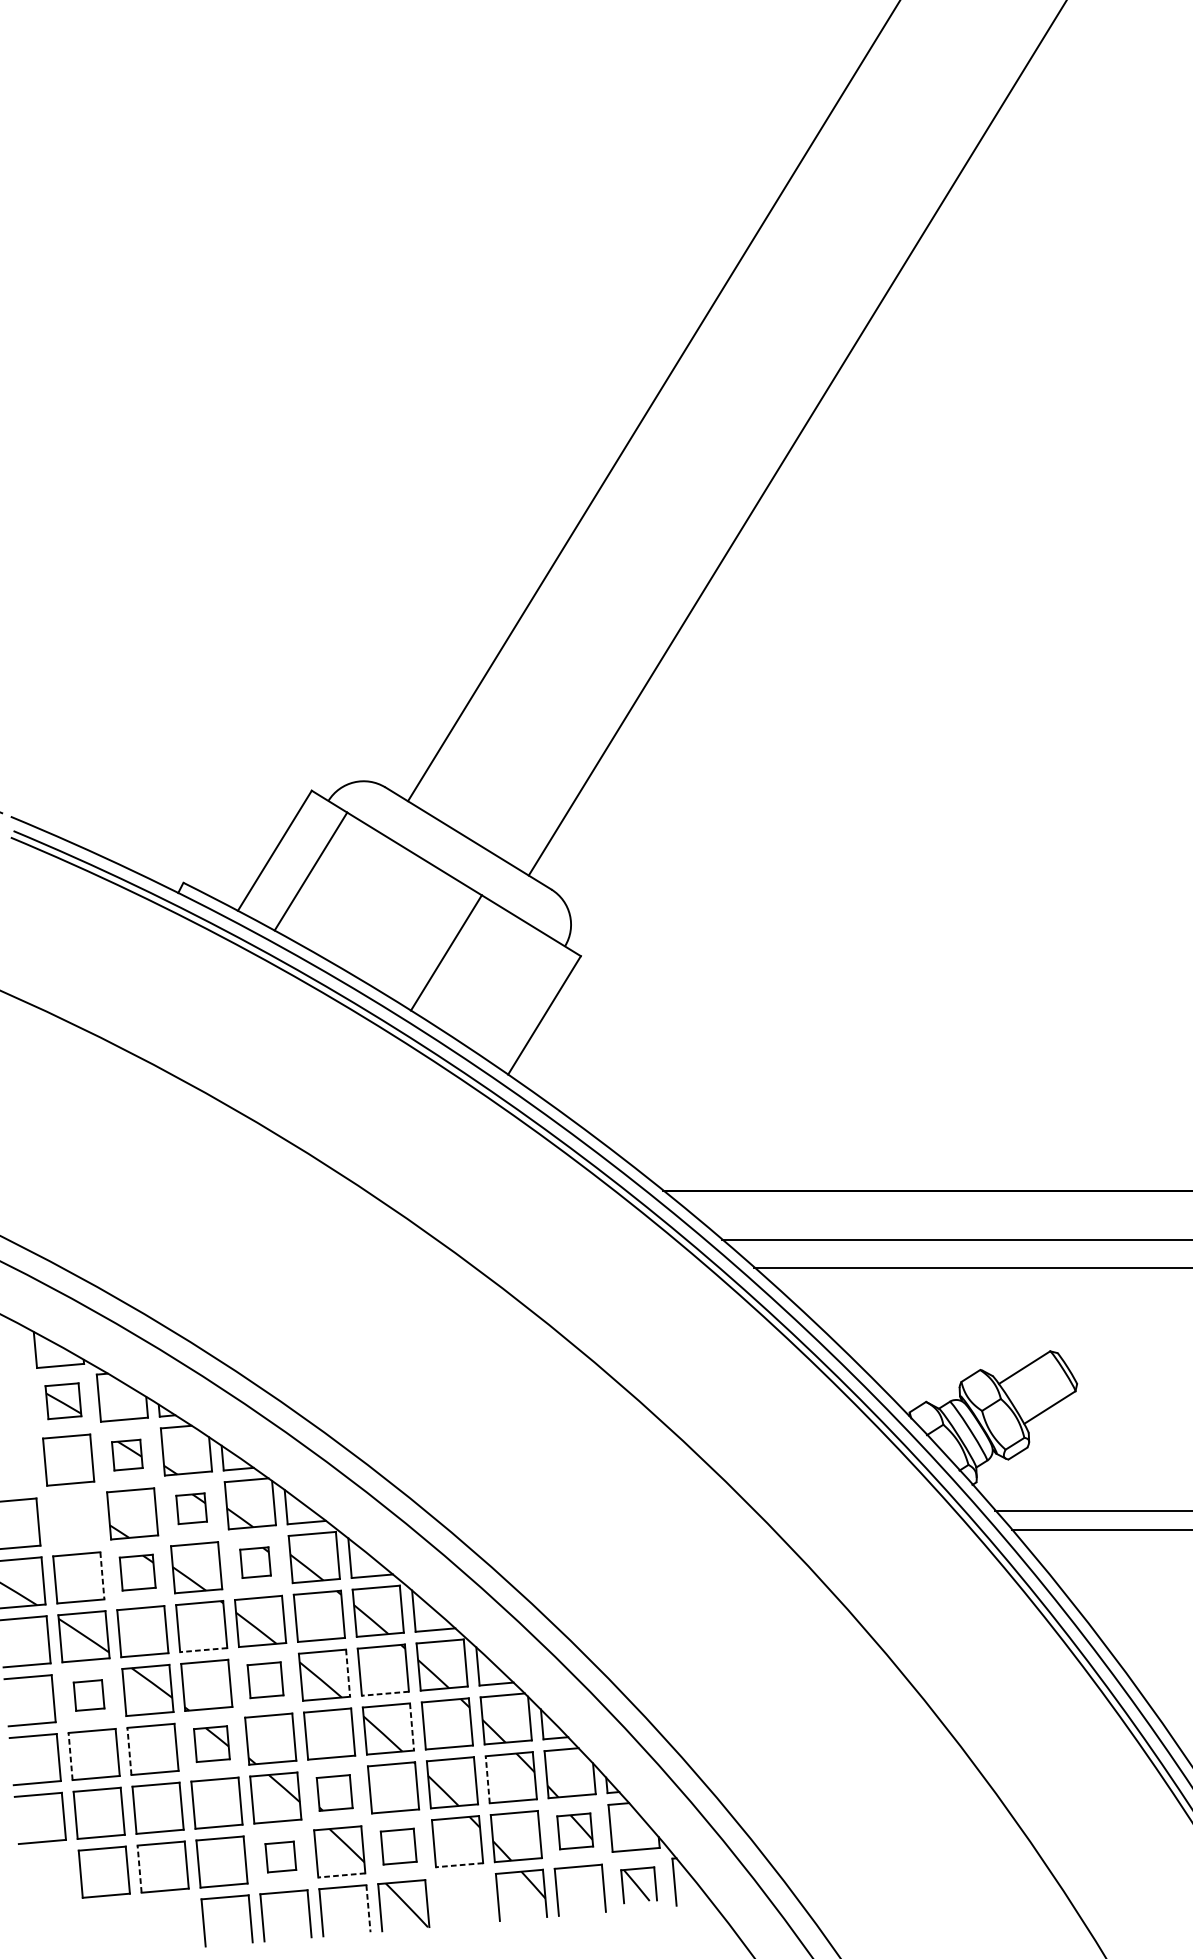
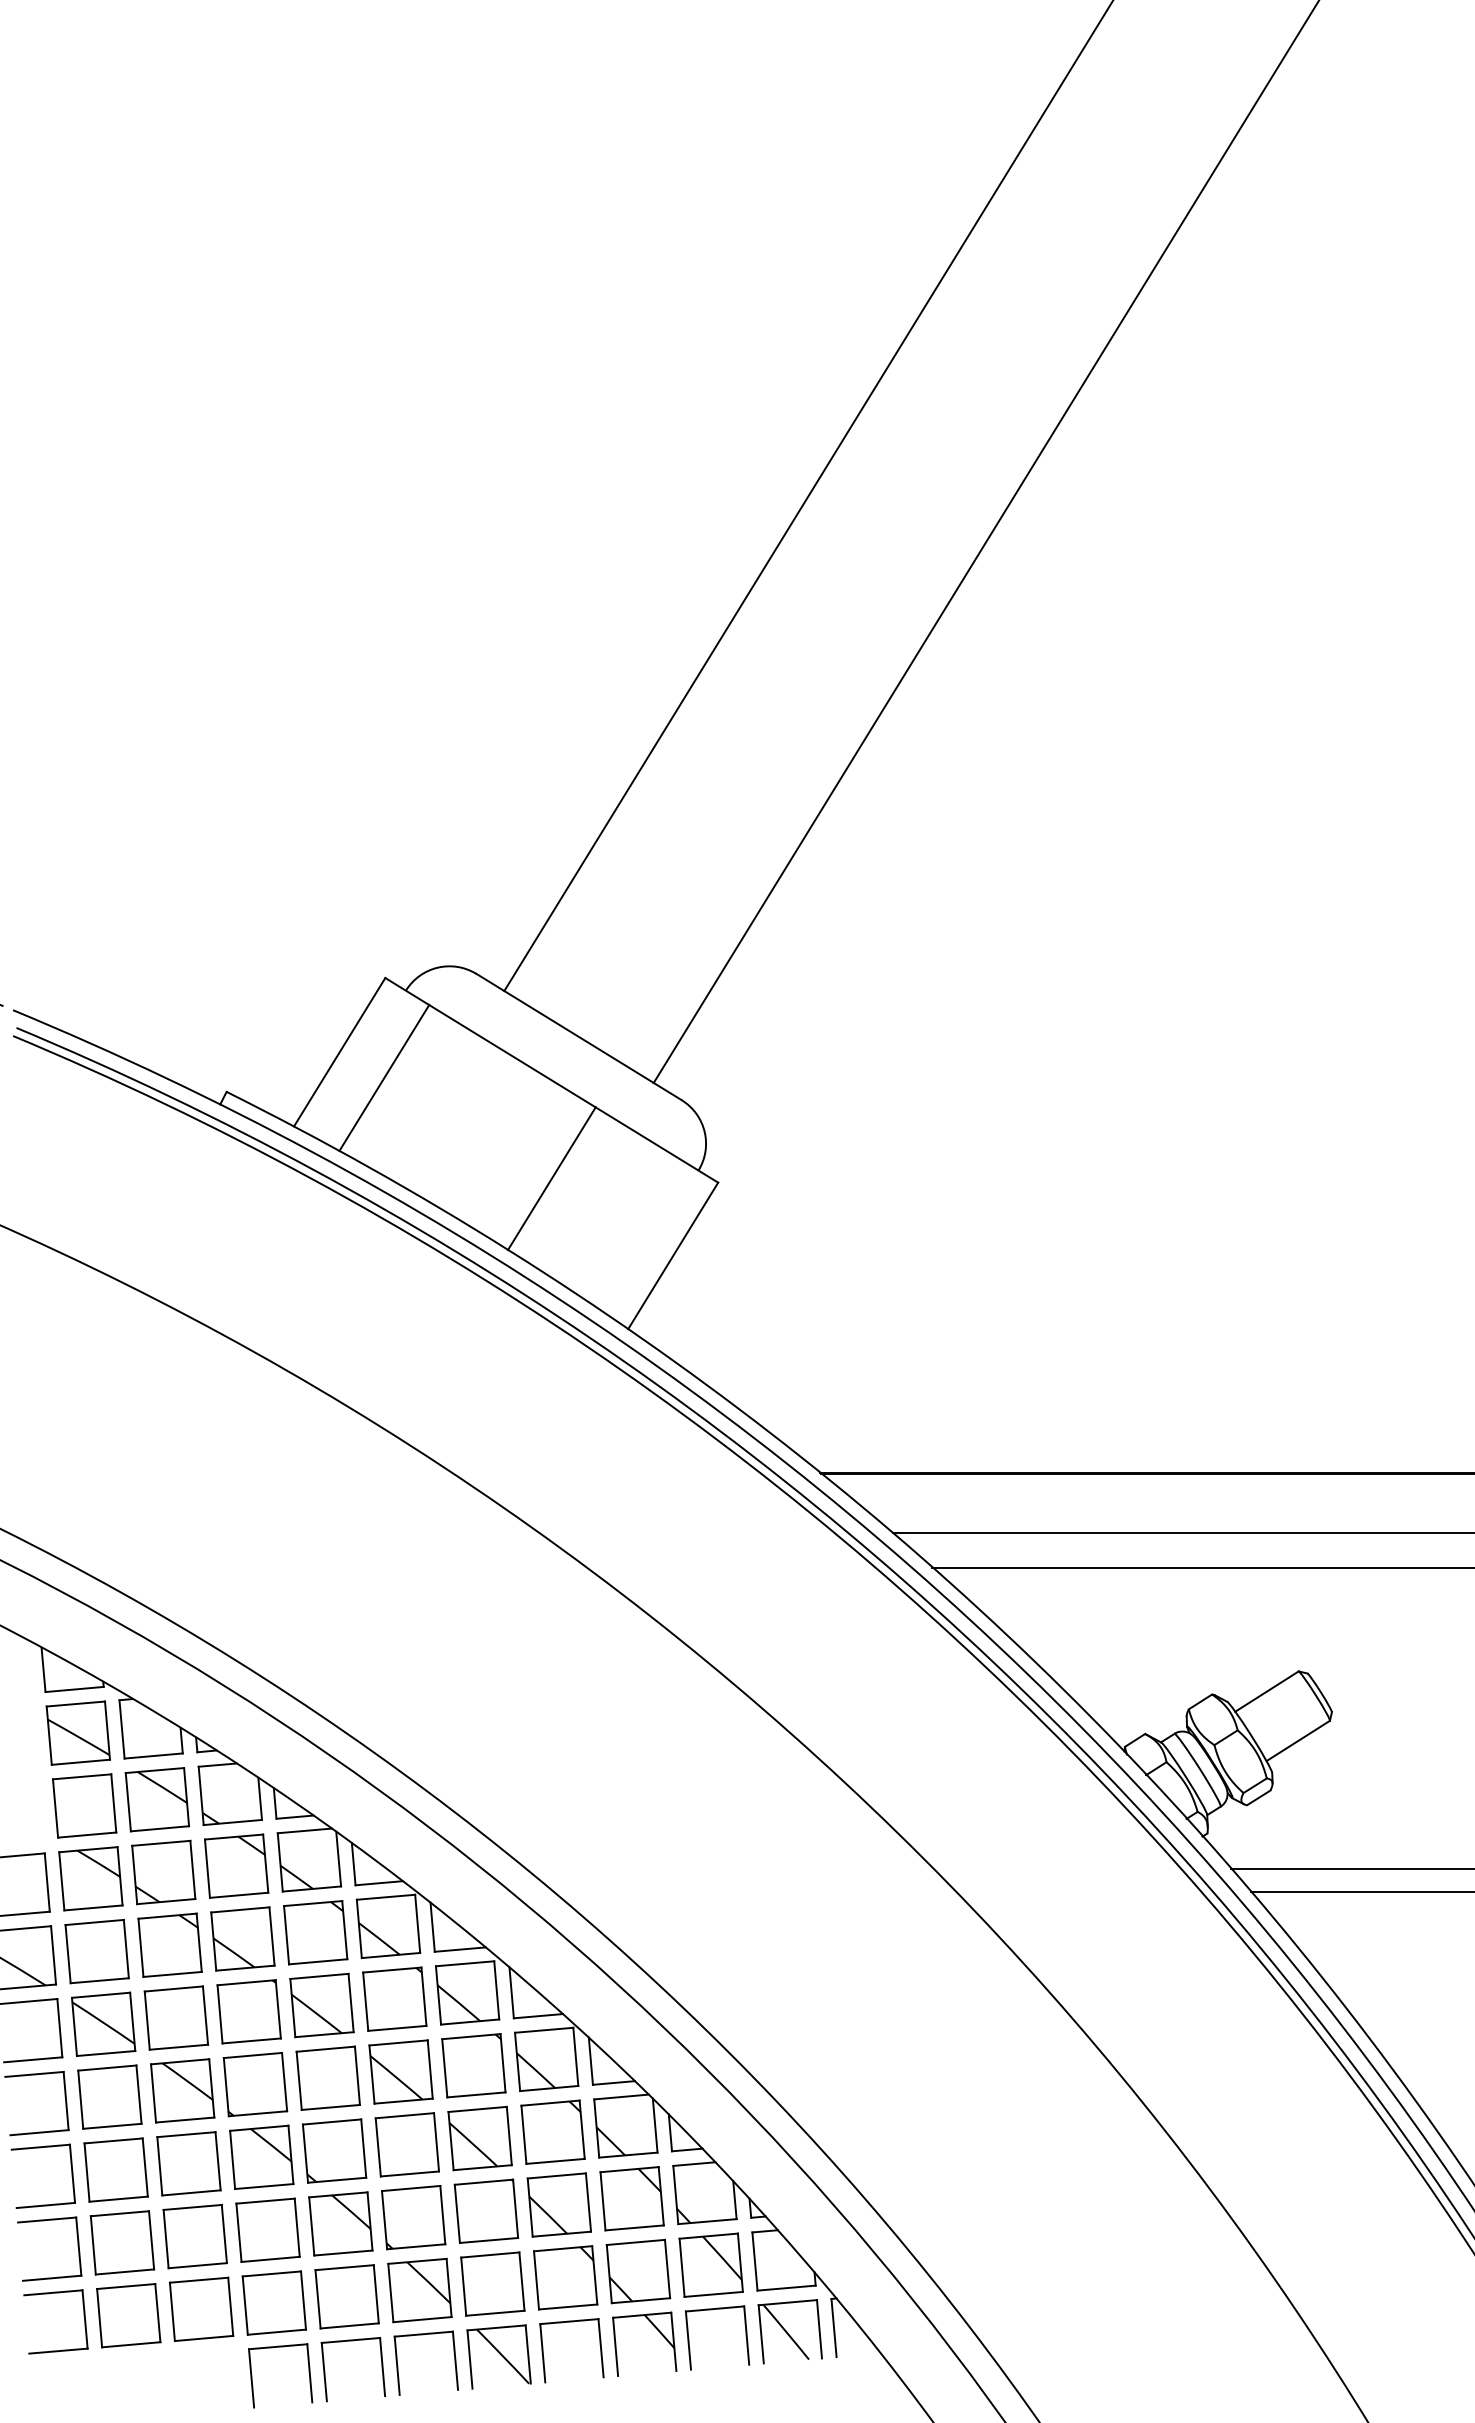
part: (62, 1400) -> (77, 1732), size x1.43
part: (126, 1454) -> (156, 1799), size x1.67
part: (191, 1508) -> (236, 1865), size x1.67
part: (73, 1518) -> (90, 1878), added
part: (255, 1562) -> (315, 1932), size x1.67
part: (137, 1572) -> (169, 1944), size x1.43
line: (102, 1576) -> (126, 1949), dashed -> solid
line: (203, 1650) -> (251, 2041), dashed -> solid
line: (348, 1674) -> (430, 2070), dashed -> solid
part: (265, 1679) -> (327, 2077), size x1.43
line: (384, 1693) -> (475, 2094), dashed -> solid
part: (88, 1695) -> (109, 2096), size x1.67
line: (412, 1727) -> (509, 2136), dashed -> solid
part: (211, 1743) -> (261, 2156), size x1.43
line: (129, 1750) -> (159, 2165), dashed -> solid
line: (70, 1756) -> (87, 2172), dashed -> solid
line: (487, 1779) -> (602, 2200), dashed -> solid
part: (334, 1792) -> (413, 2217), size x1.43
part: (574, 1830) -> (710, 2264), size x1.43
part: (398, 1846) -> (492, 2283), size x1.43
part: (39, 1855) -> (48, 2294), added
part: (280, 1856) -> (346, 2296), size x1.67
line: (459, 1865) -> (567, 2307), dashed -> solid
line: (139, 1868) -> (172, 2311), dashed -> solid
line: (341, 1875) -> (422, 2319), dashed -> solid
part: (638, 1885) -> (789, 2331), size x1.43
part: (440, 1906) -> (544, 2357), added
line: (368, 1909) -> (455, 2361), dashed -> solid

